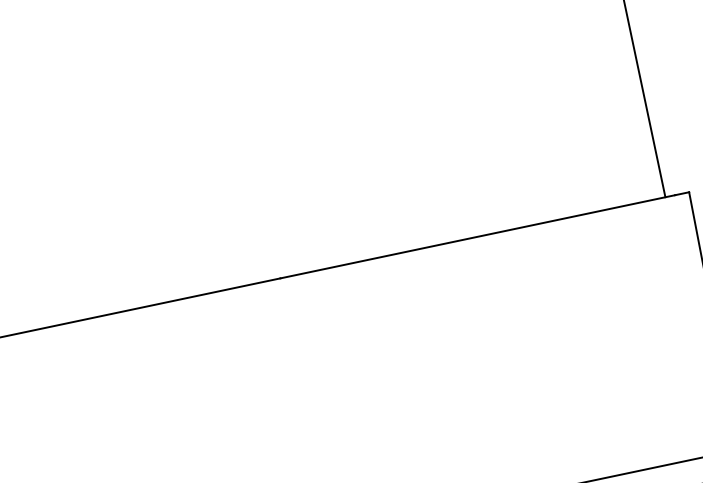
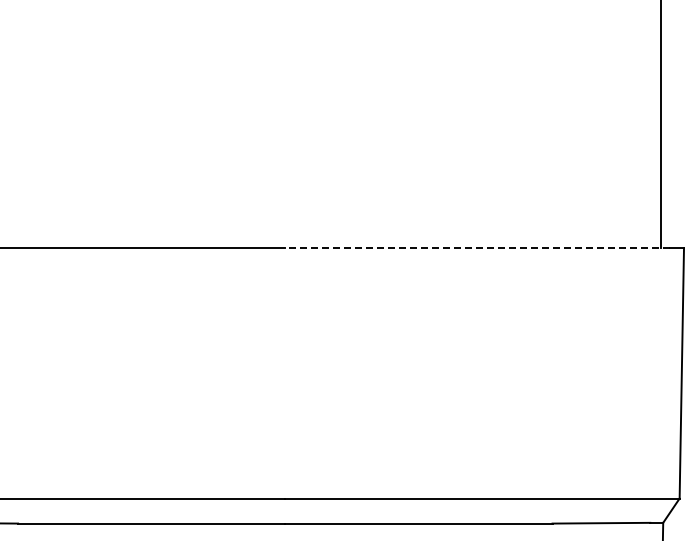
line: (477, 237) -> (477, 248), solid -> dashed

